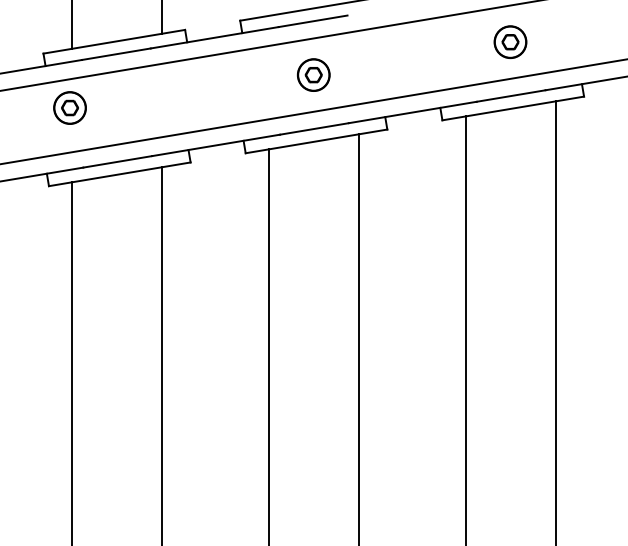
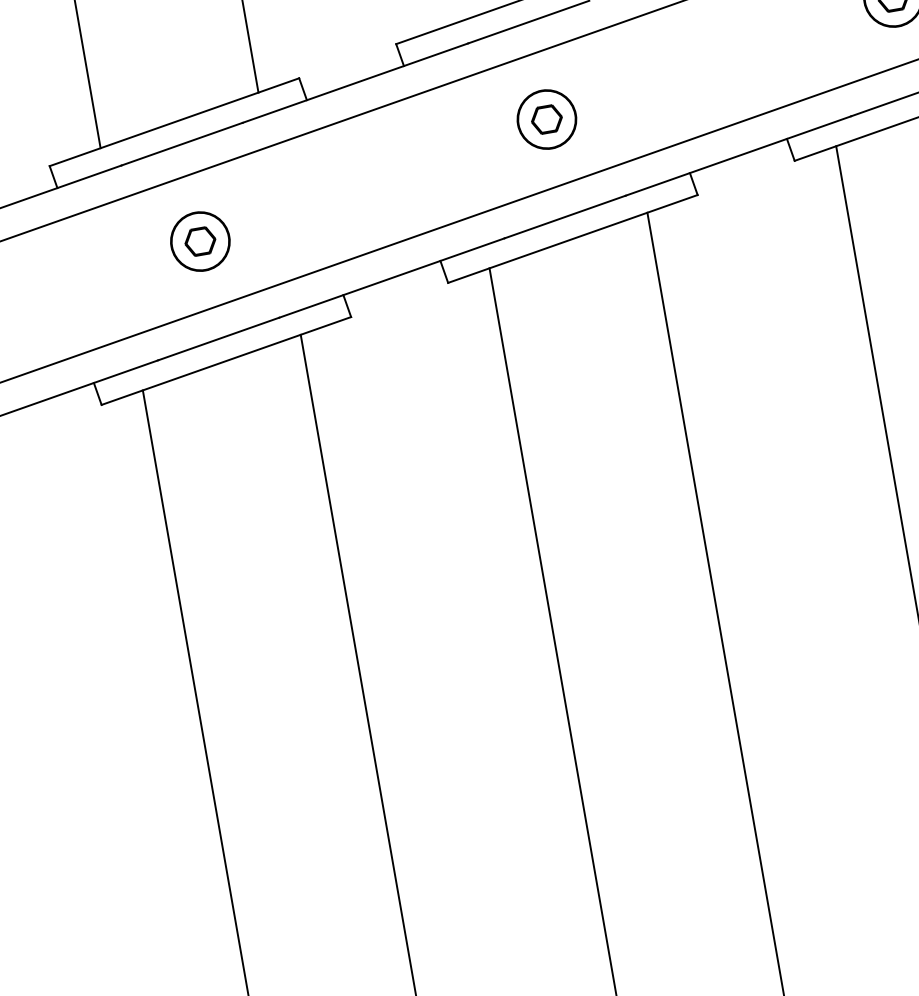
part: (69, 107) -> (199, 240), moved

